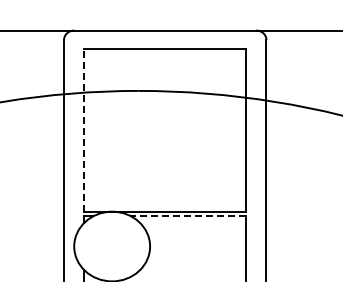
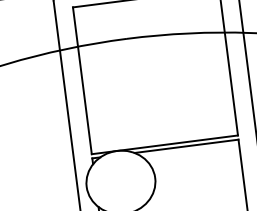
line: (84, 129) -> (82, 79), dashed -> solid
line: (188, 216) -> (186, 146), dashed -> solid

